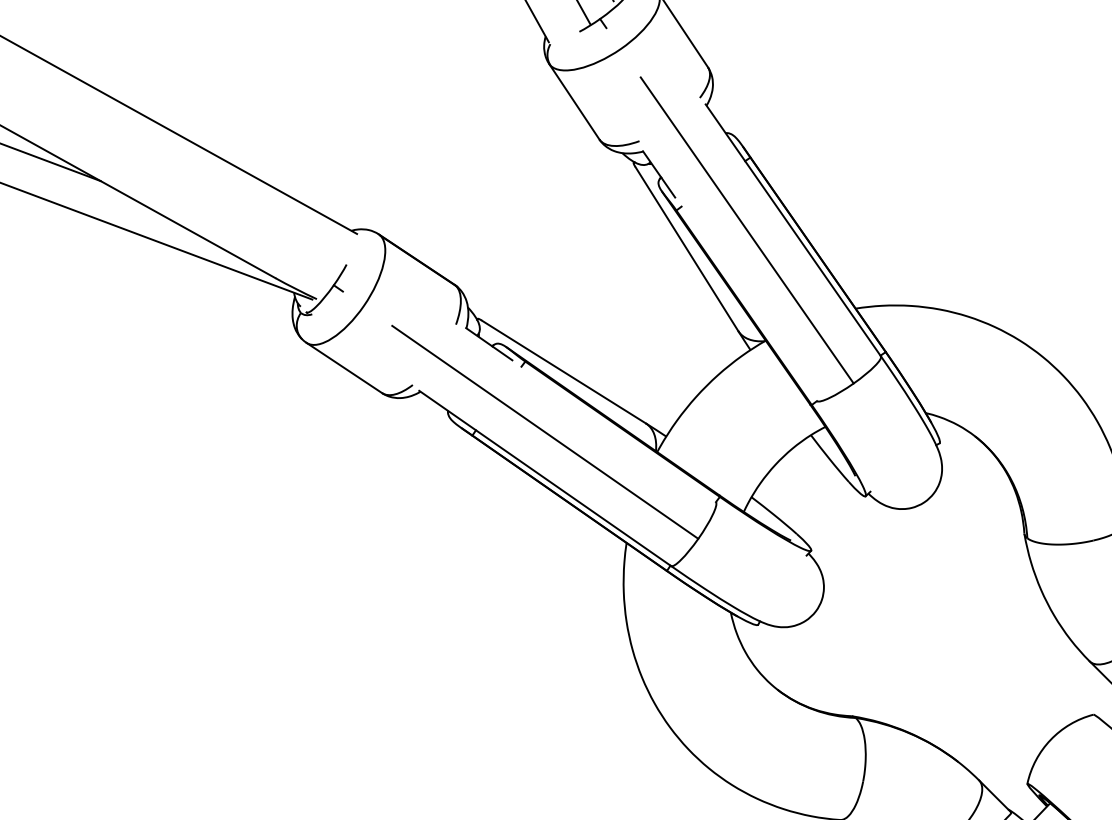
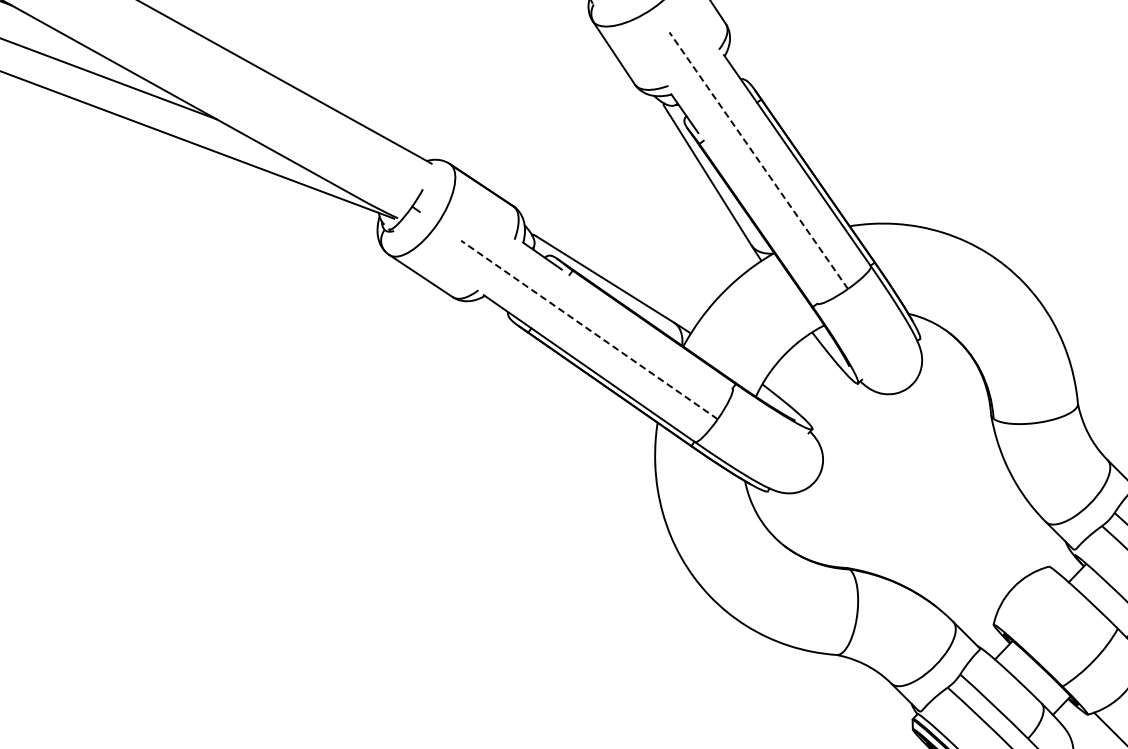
line: (746, 230) -> (758, 160), solid -> dashed
line: (545, 431) -> (589, 329), solid -> dashed

